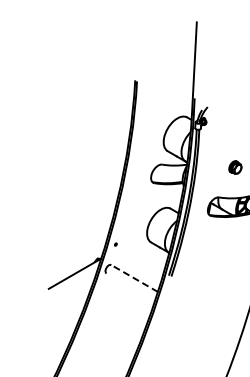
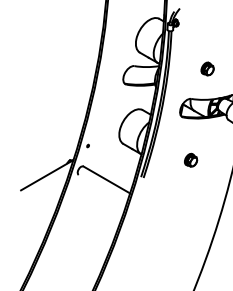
part: (218, 258) -> (190, 159), added
line: (134, 278) -> (106, 179), dashed -> solid

